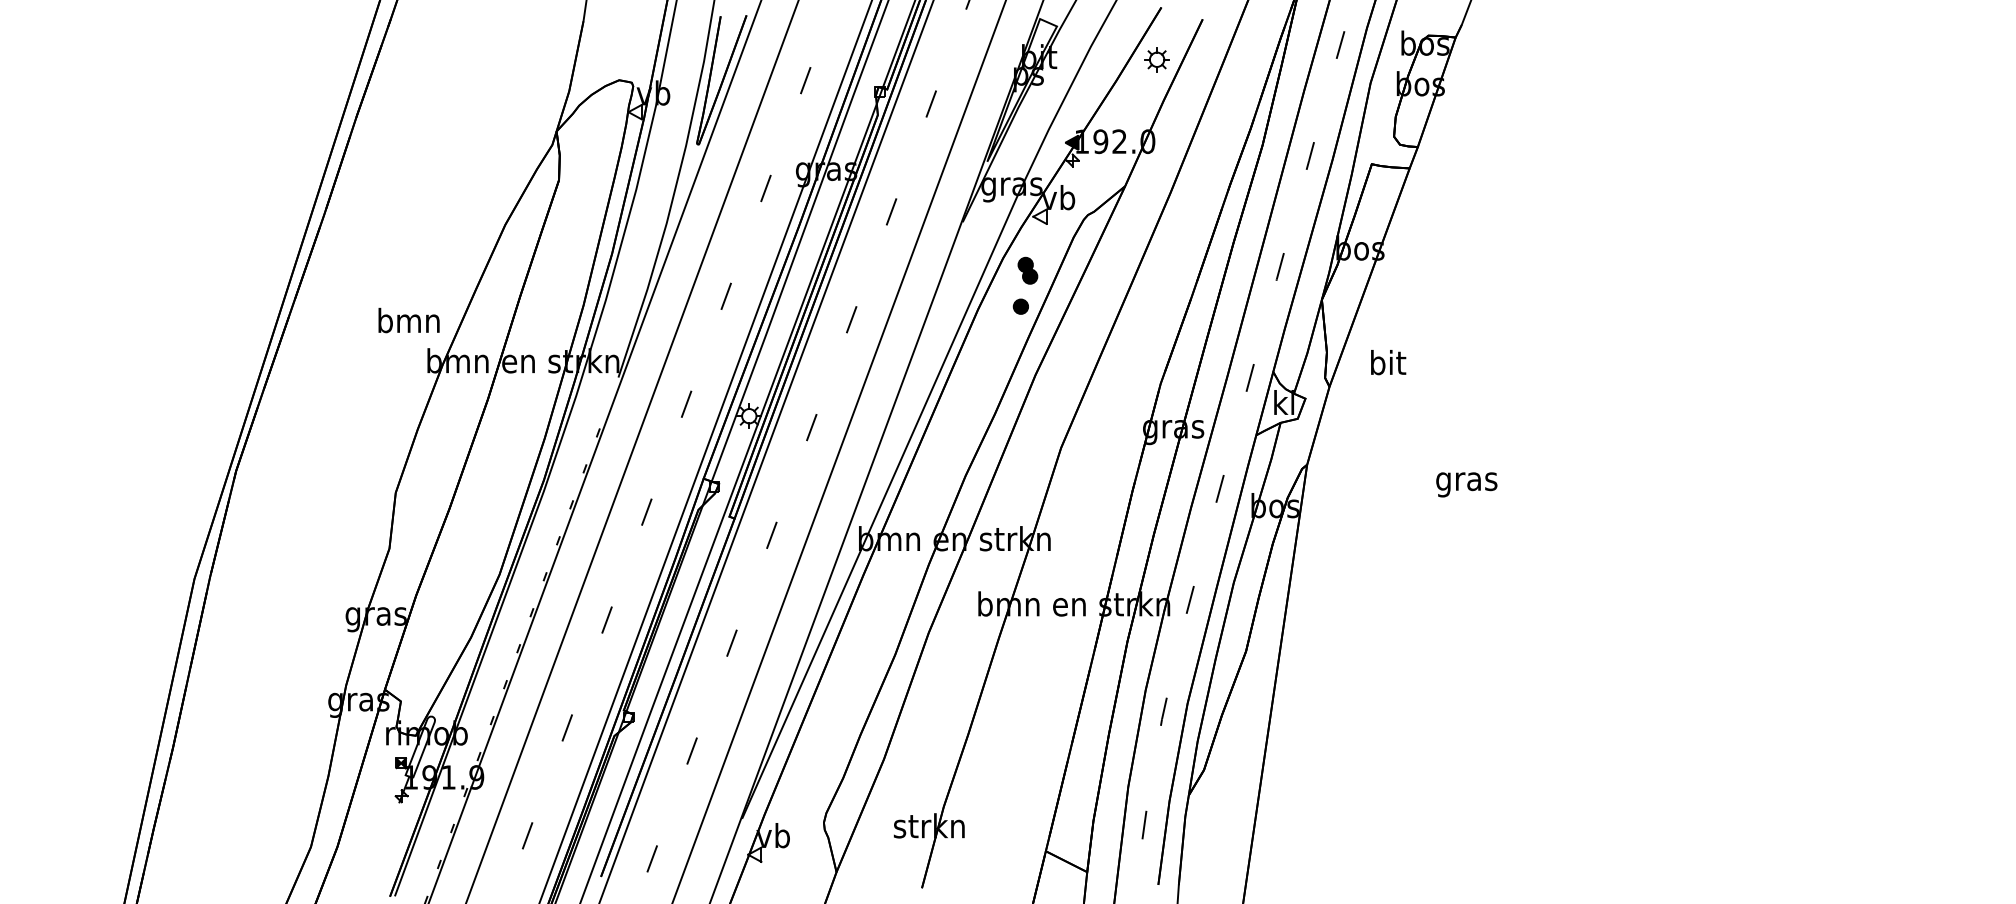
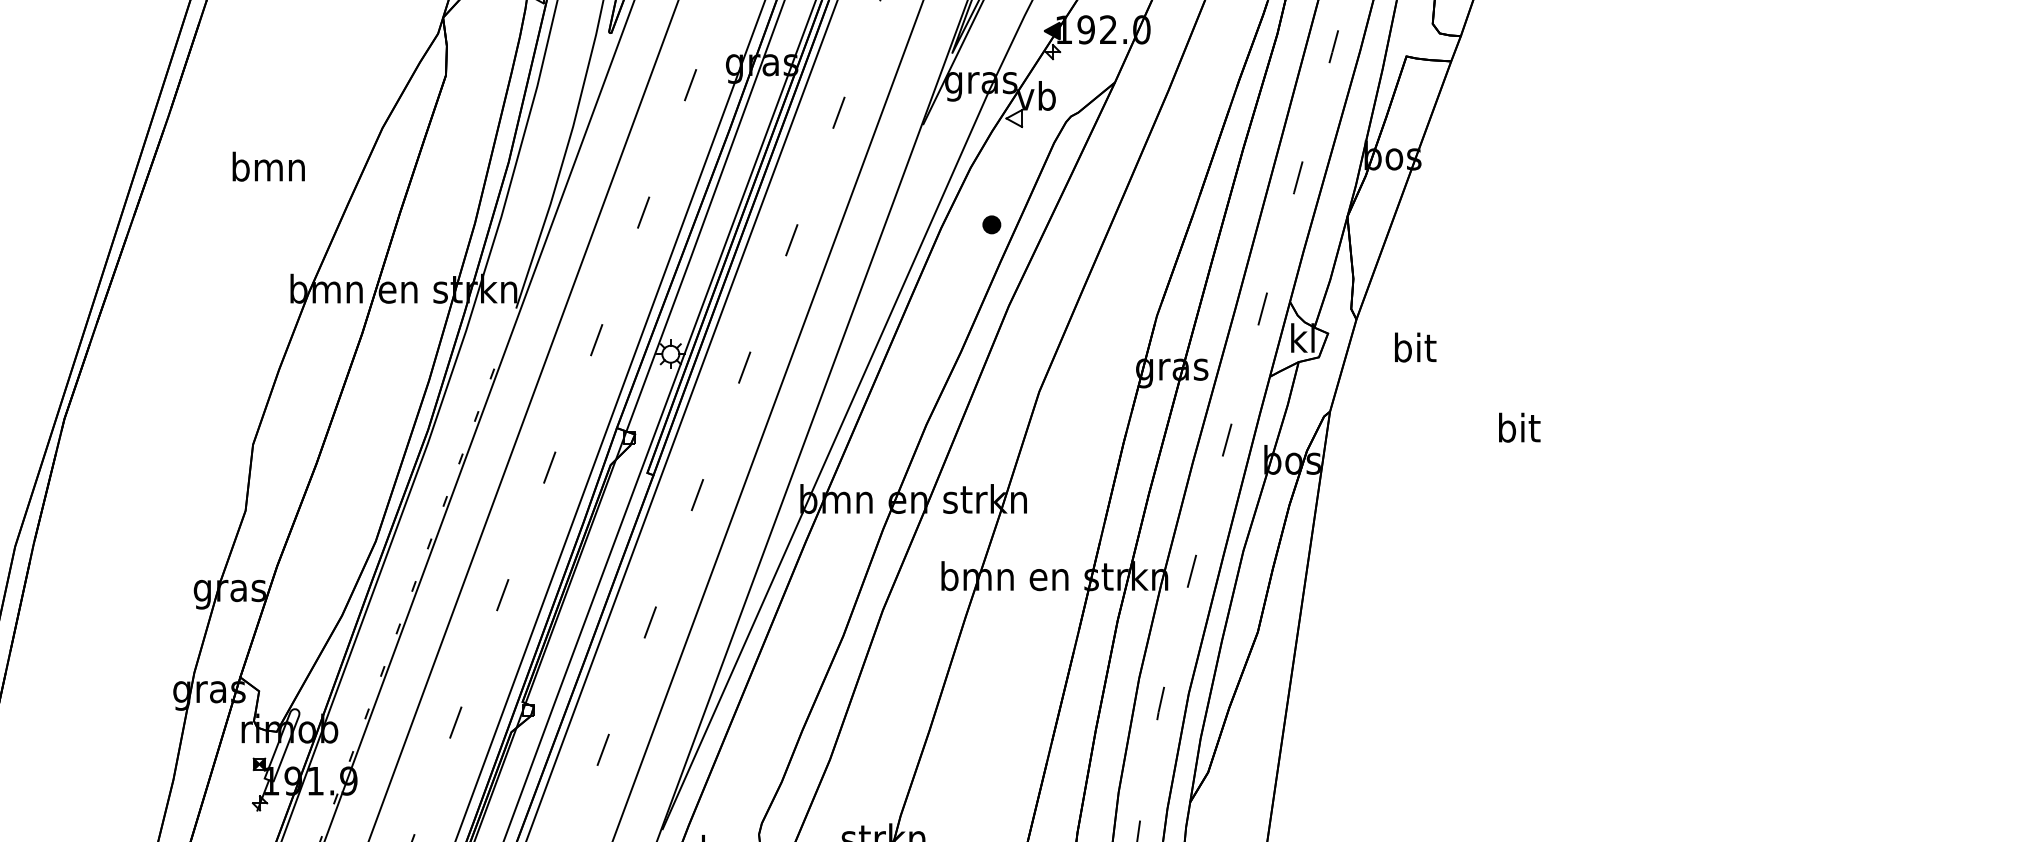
part: (1027, 270) -> (999, 182), removed
text: (408, 320) -> (268, 166), moved
text: (1388, 362) -> (1415, 347), moved
text: (1466, 481) -> (1518, 431), gras -> bit

